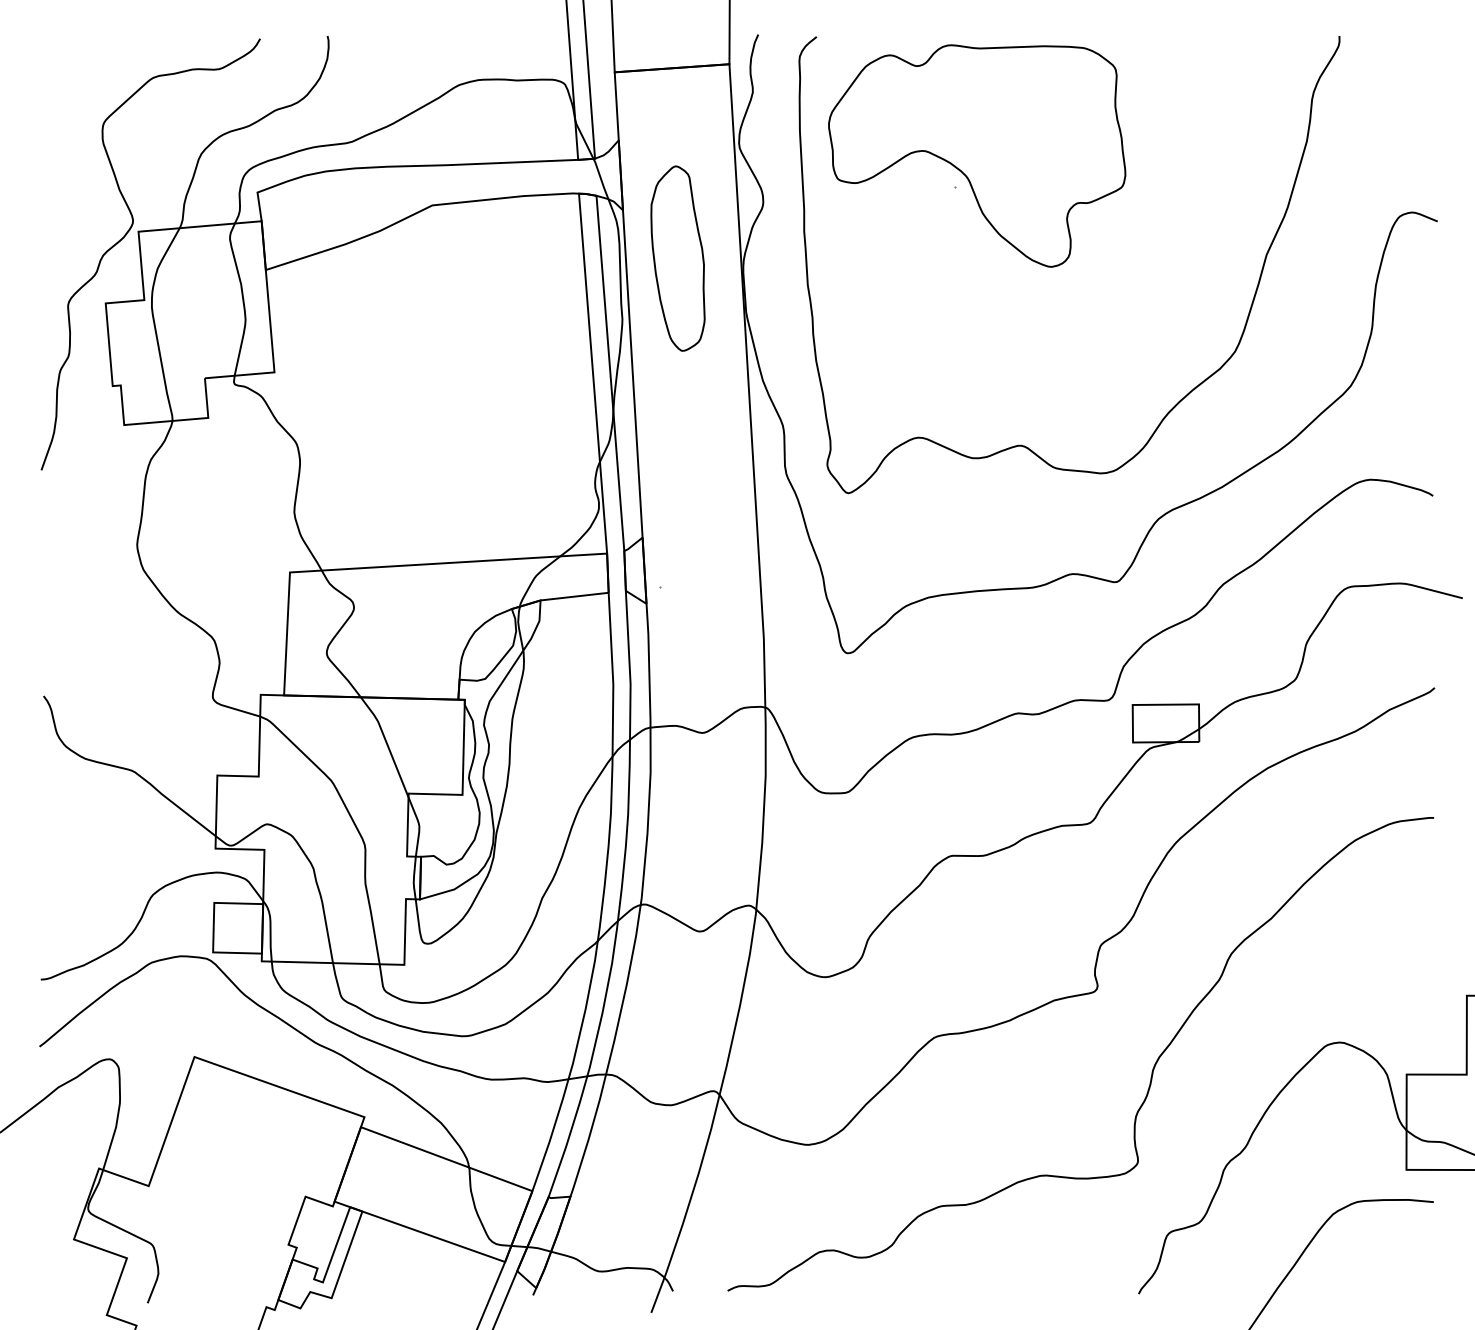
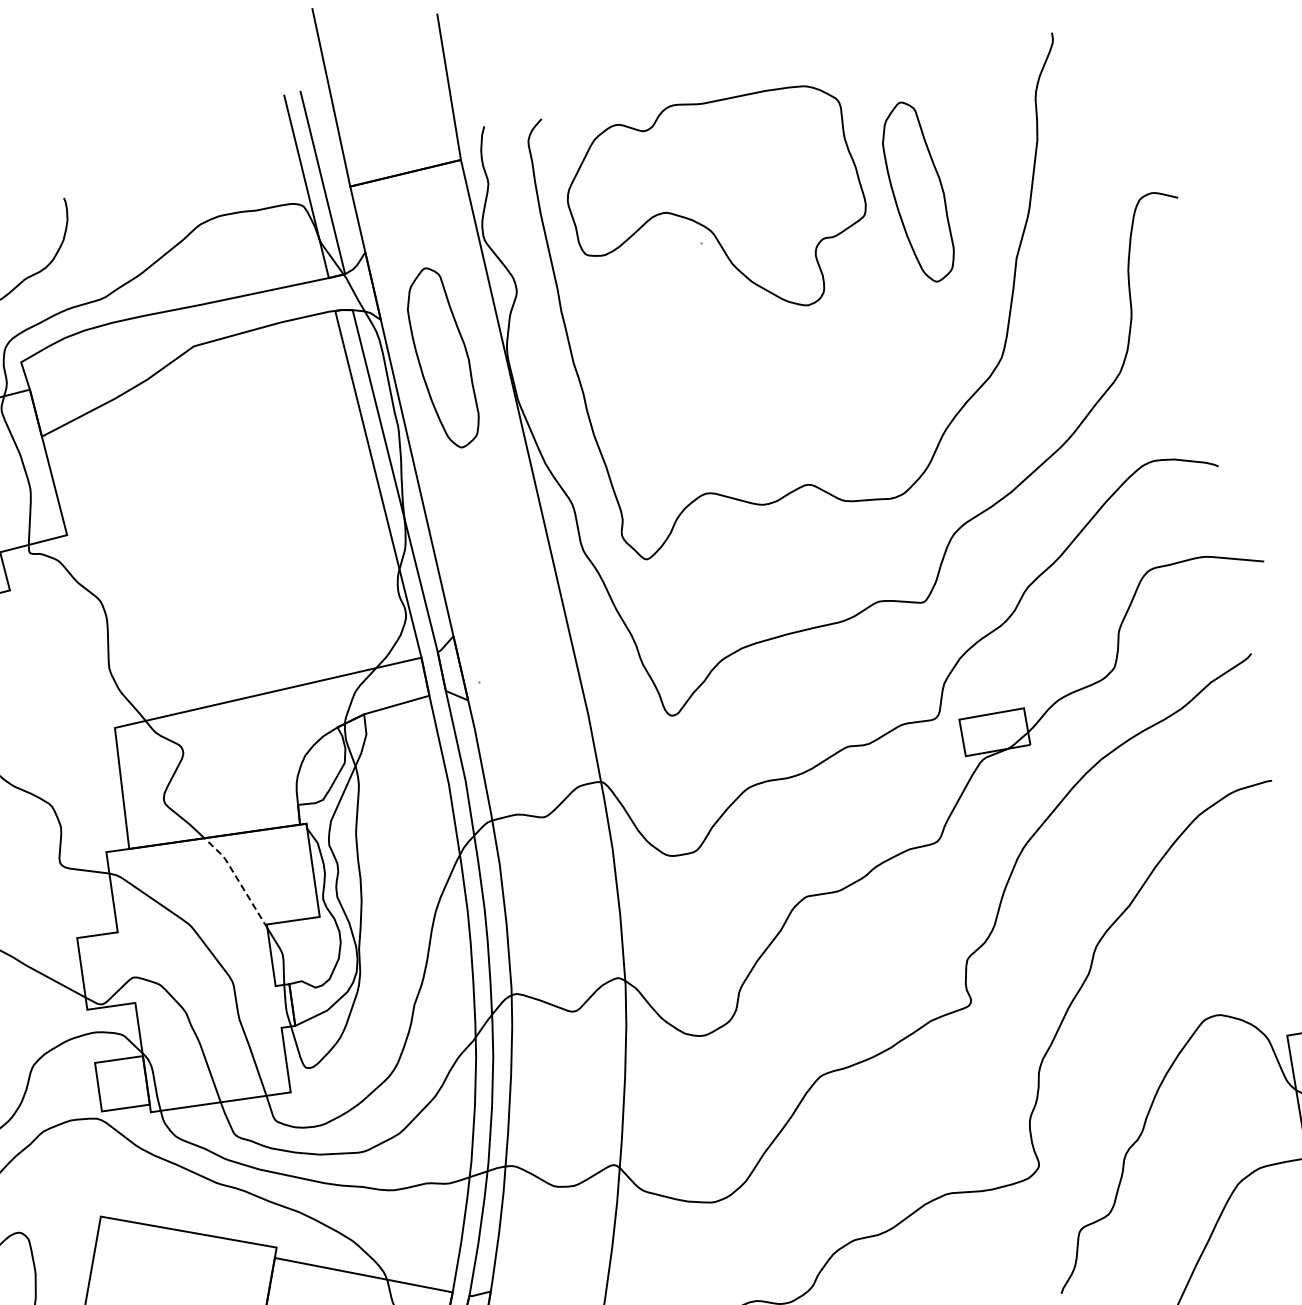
part: (1178, 172) -> (917, 192), added
line: (387, 743) -> (238, 879), solid -> dashed

